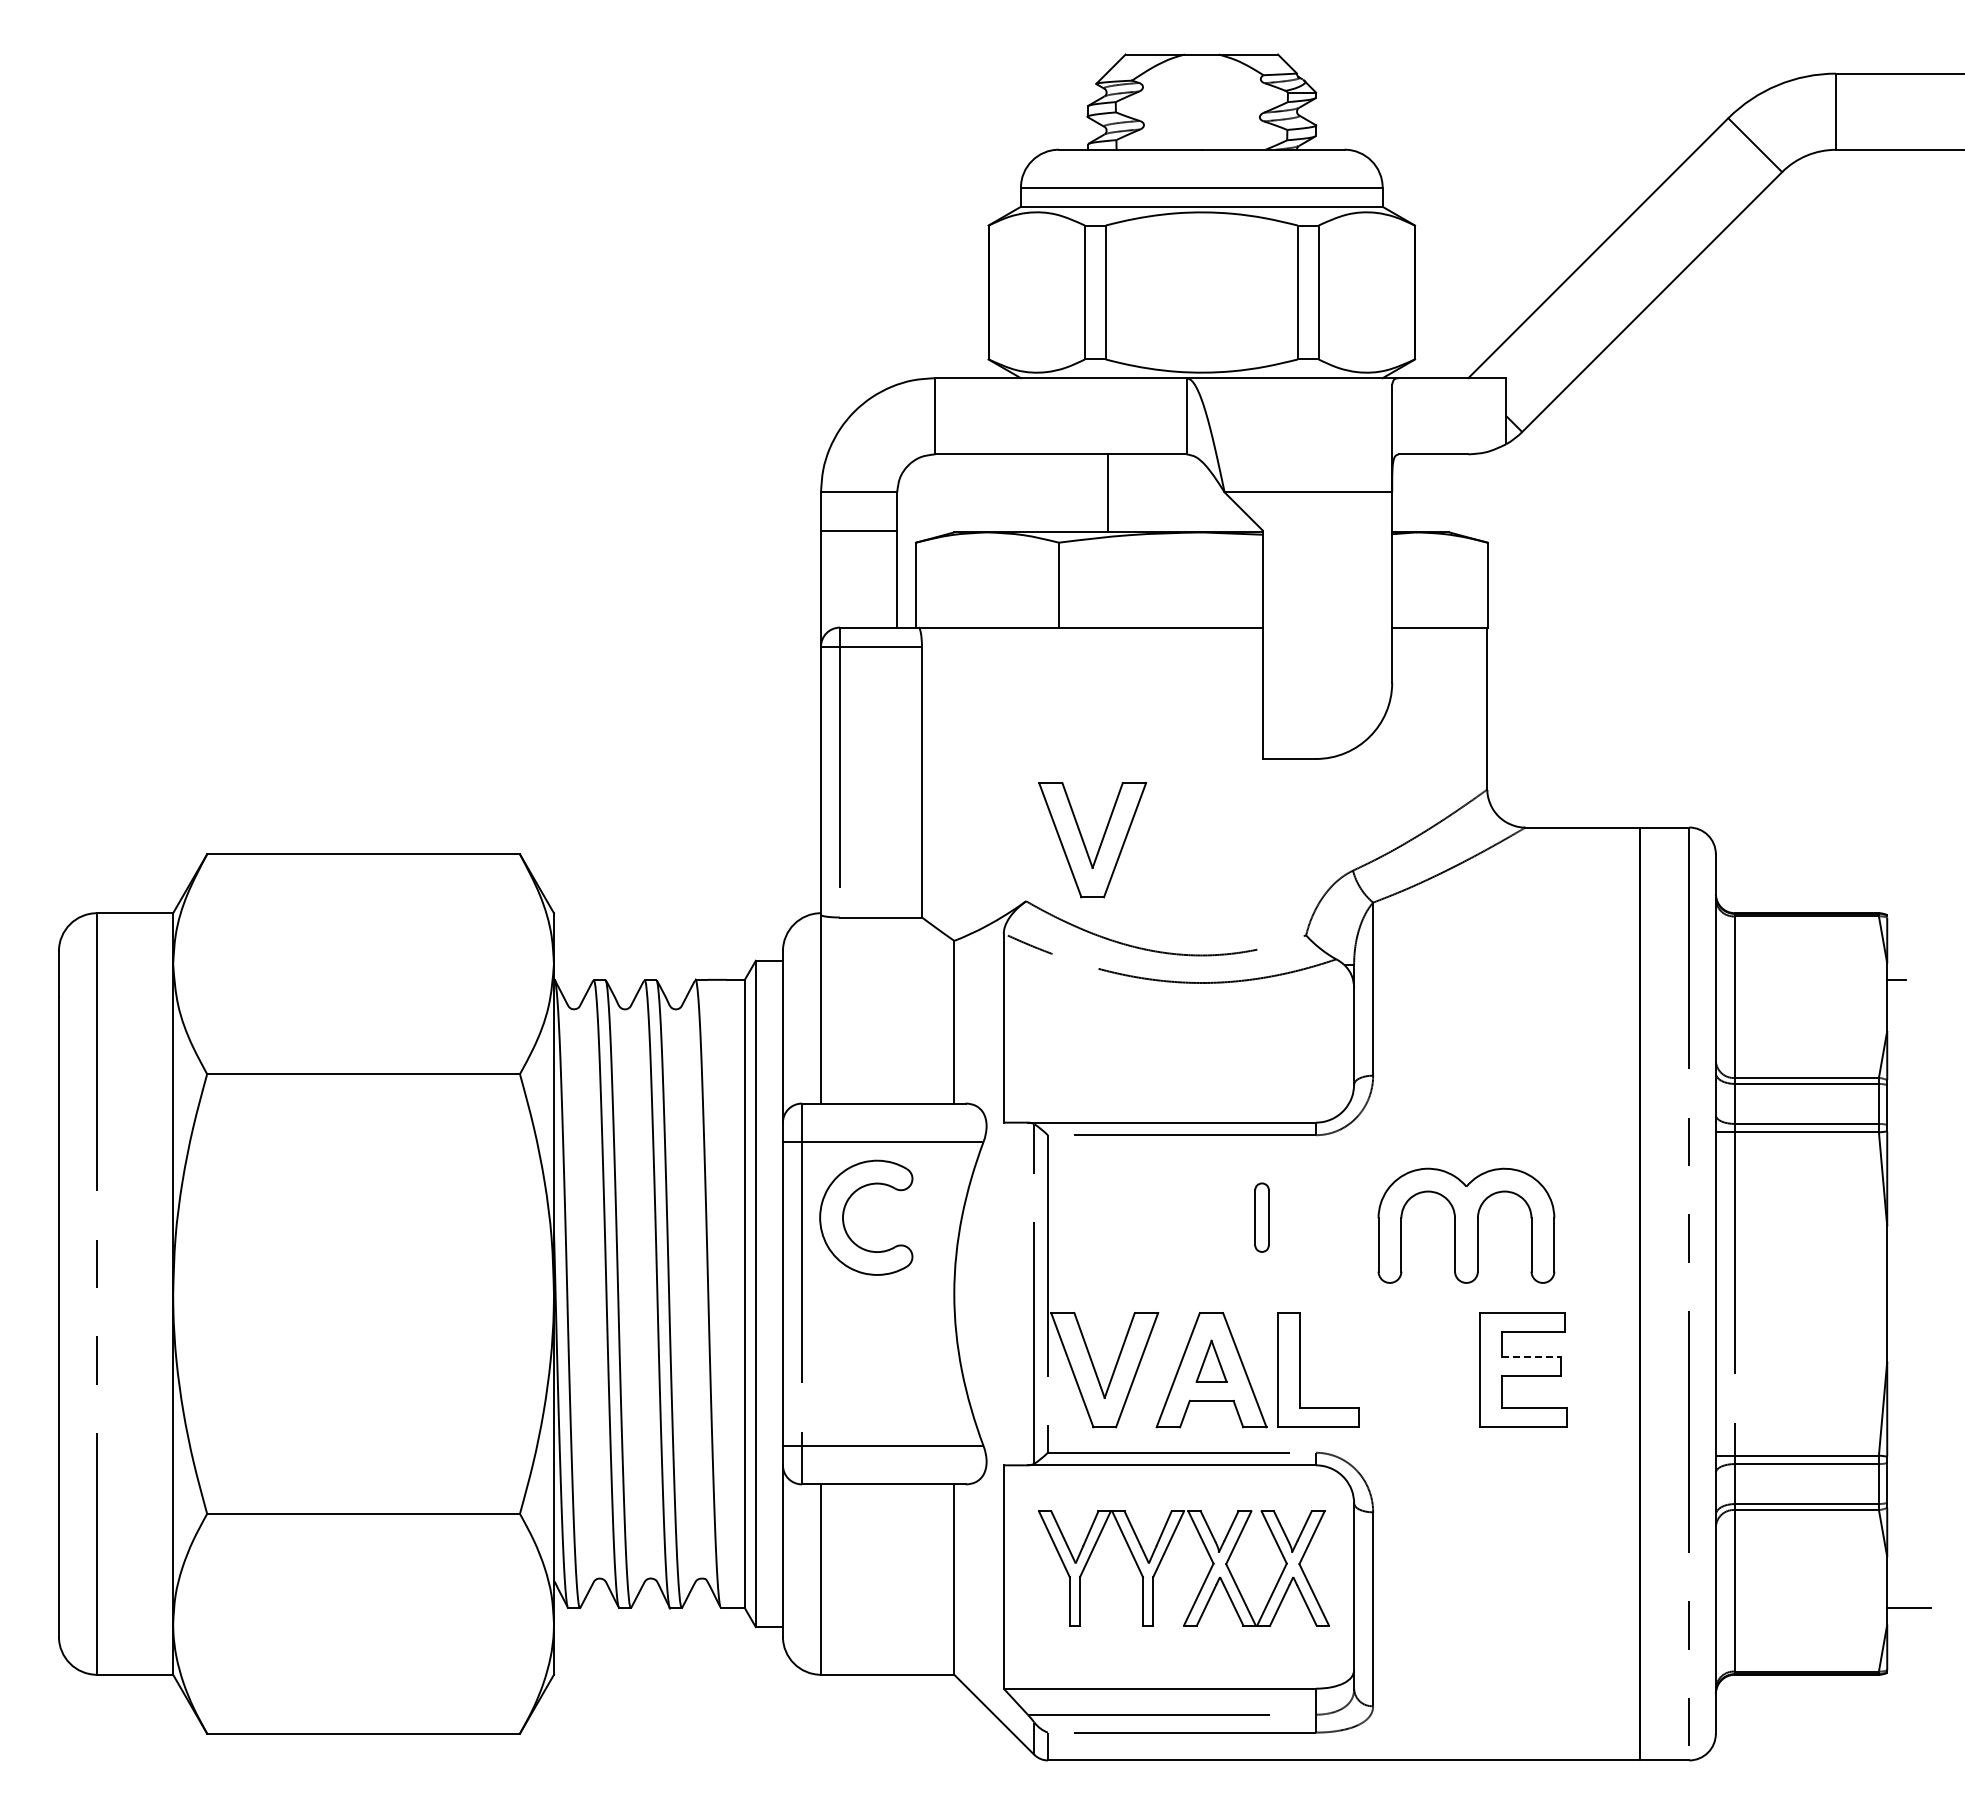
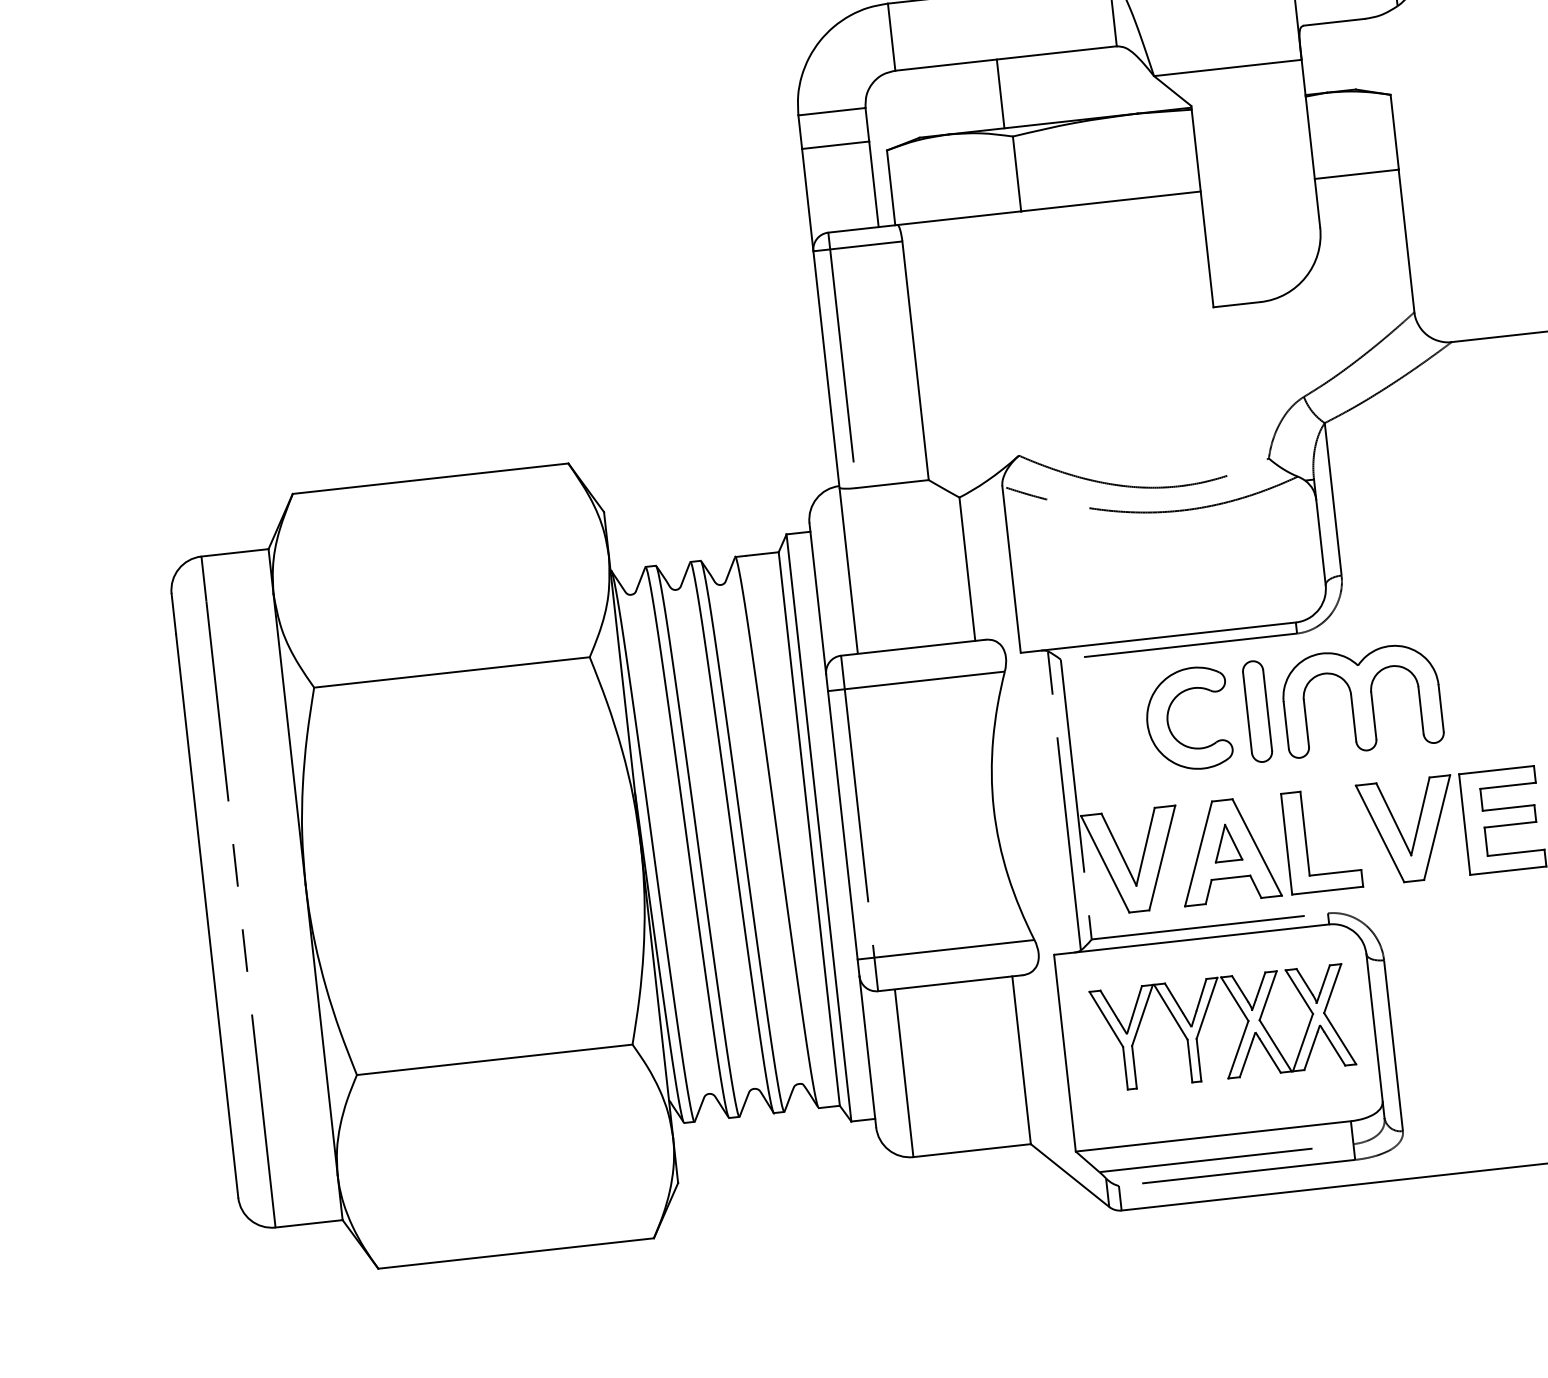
line: (1108, 493) -> (1000, 94), moved
part: (1084, 841) -> (1401, 832), moved
part: (844, 1214) -> (1168, 718), moved
part: (1261, 1217) -> (1257, 711), size x1.67
part: (1466, 1225) -> (1361, 699), moved
line: (1532, 1356) -> (1509, 807), dashed -> solid

